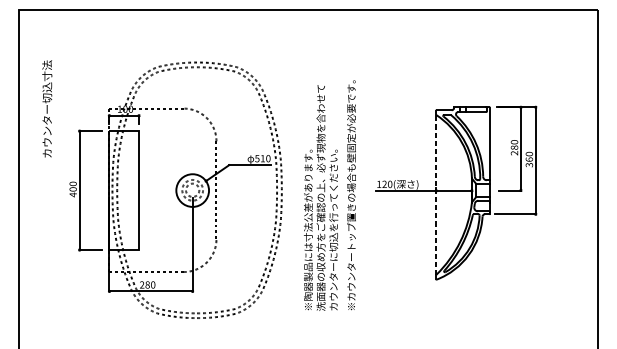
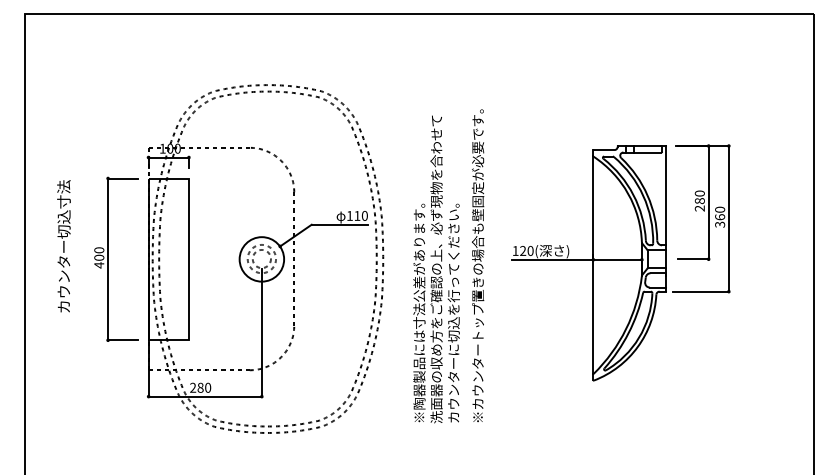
text: (46, 109) -> (63, 246), moved
text: (257, 158) -> (349, 215), 510 -> 110
line: (436, 194) -> (593, 264), dashed -> solid

